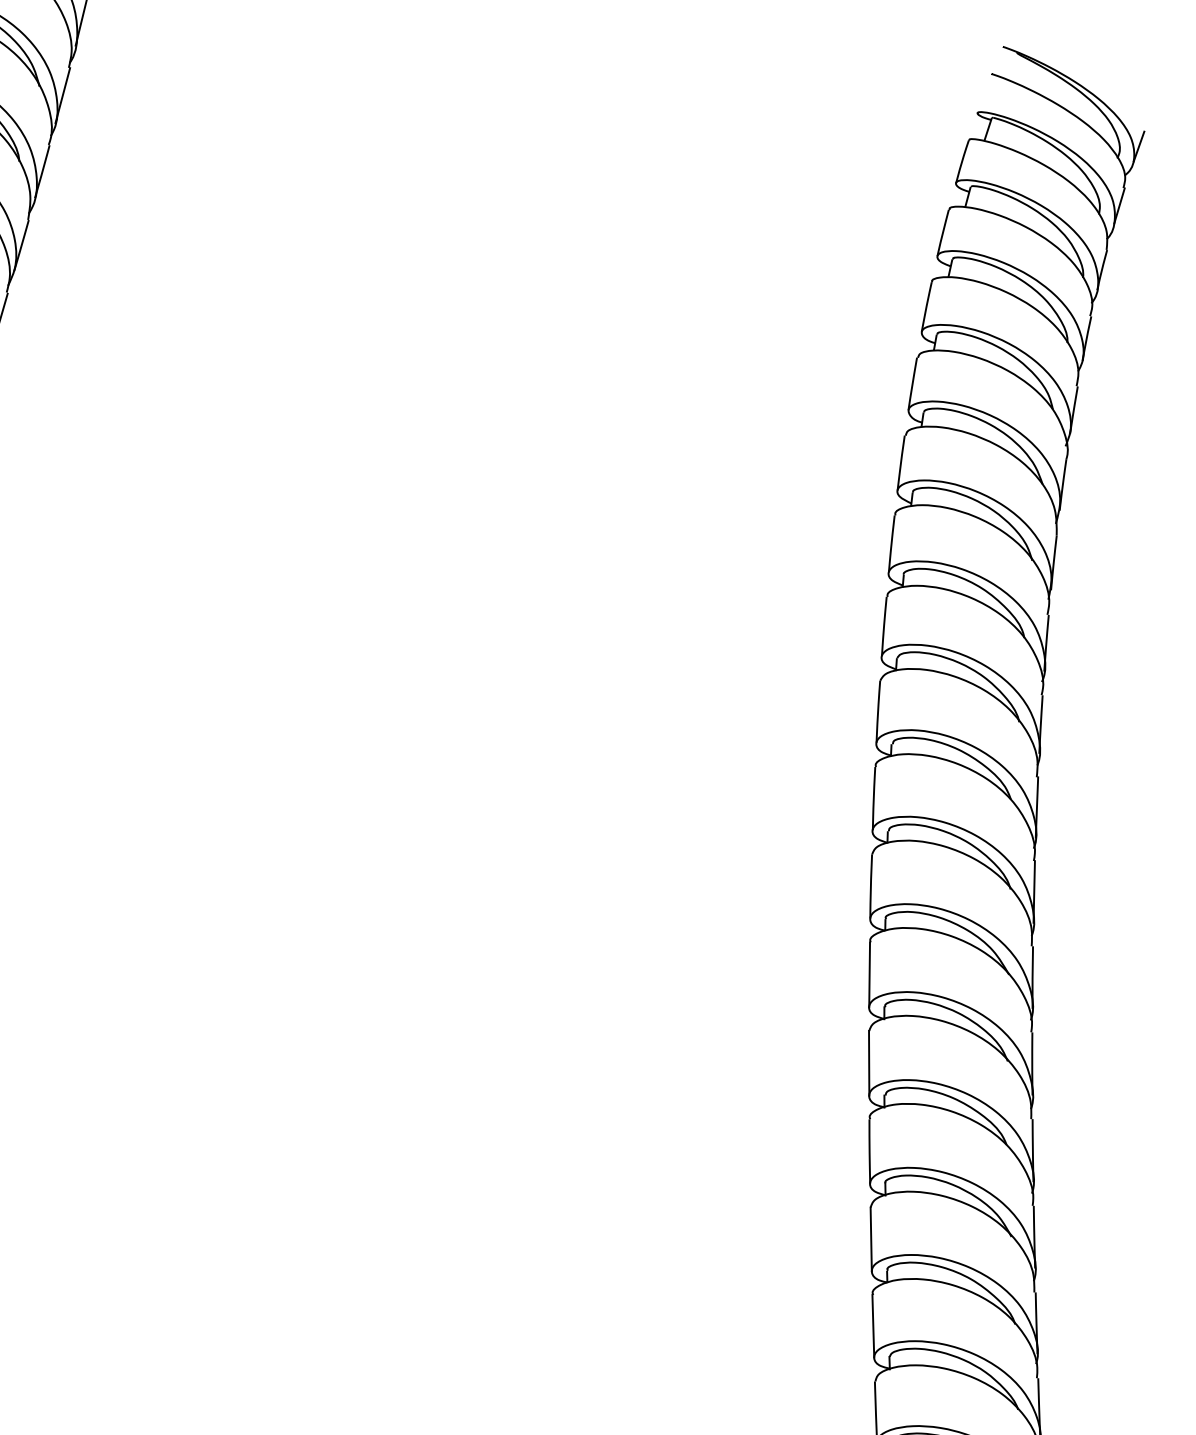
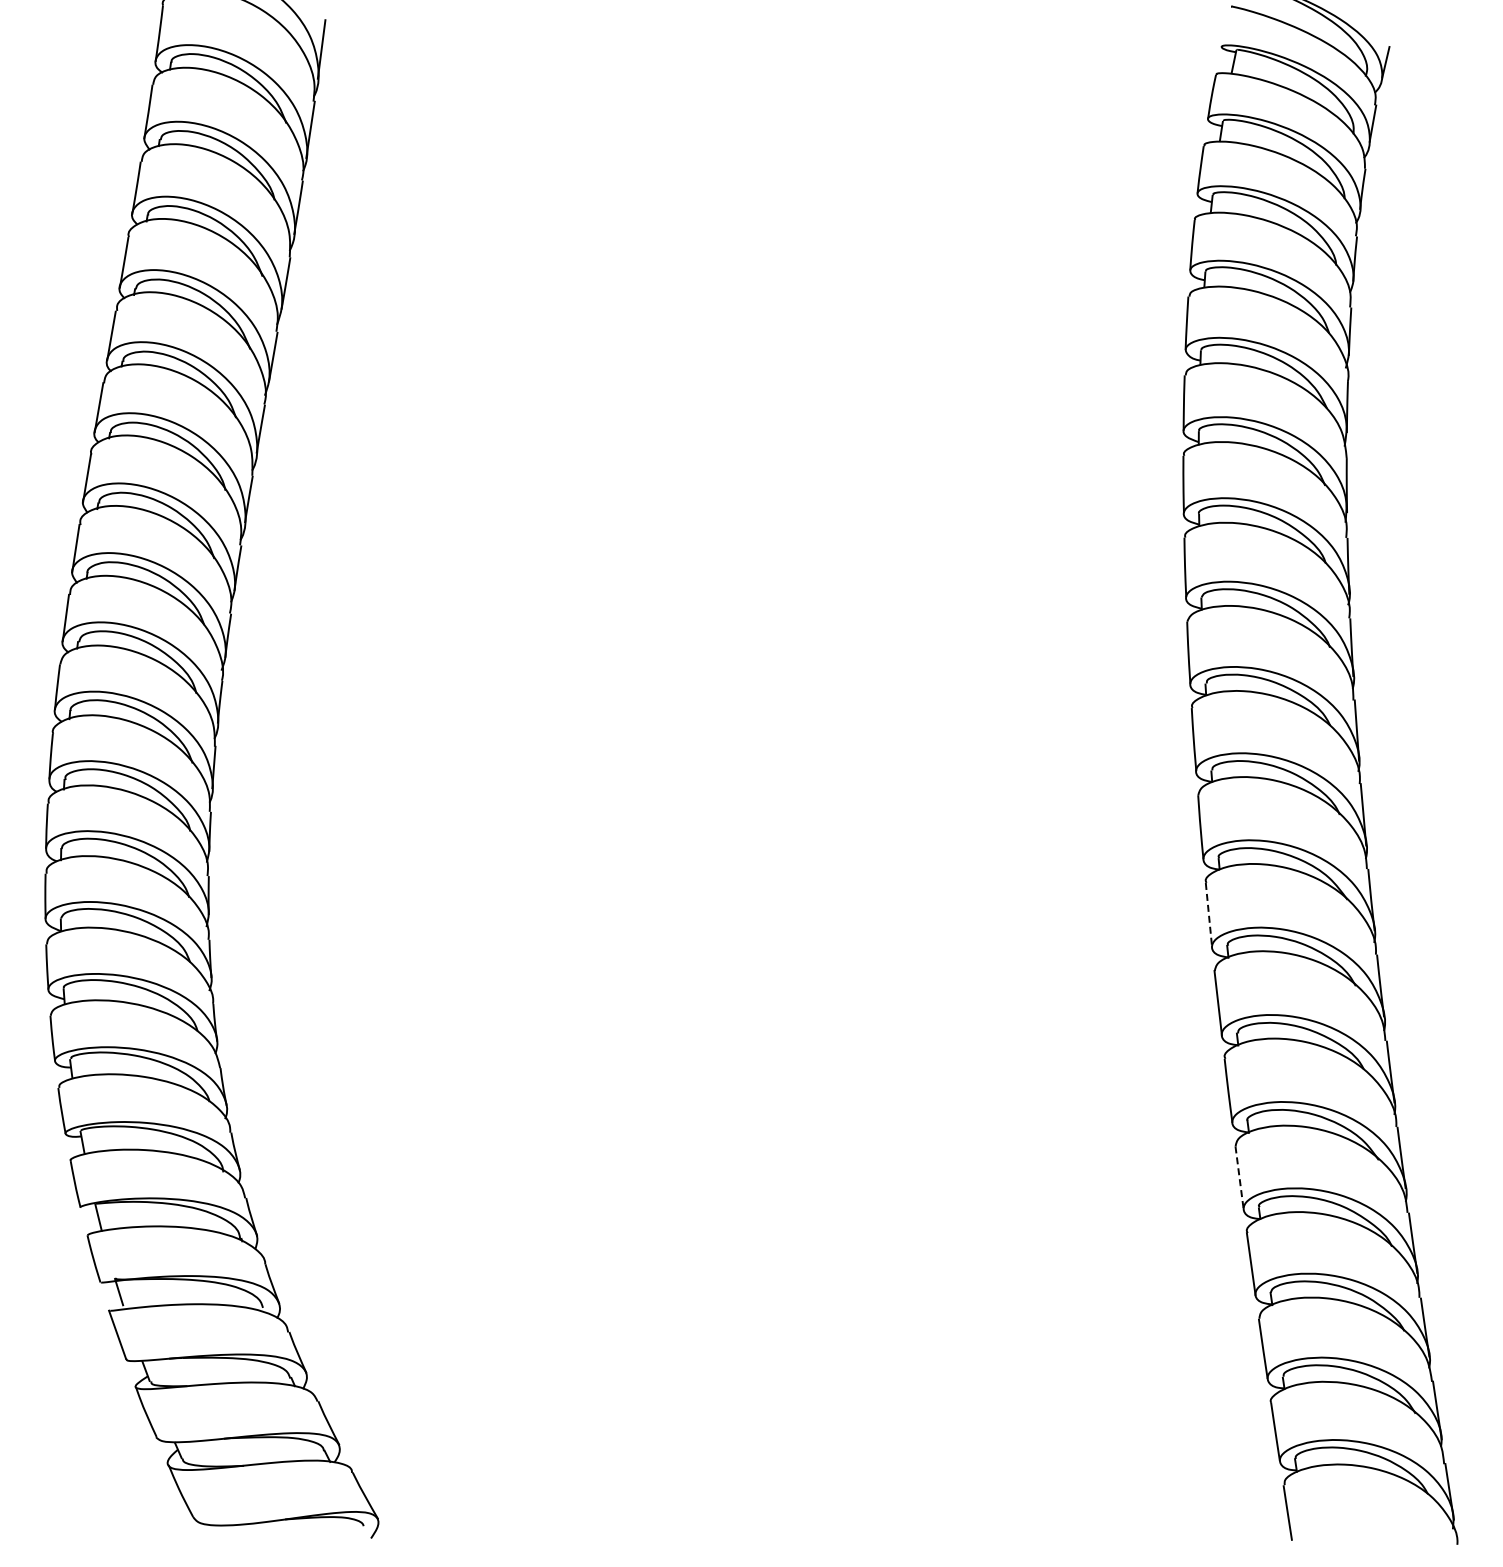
line: (870, 975) -> (1209, 915), solid -> dashed
line: (871, 1238) -> (1239, 1177), solid -> dashed

